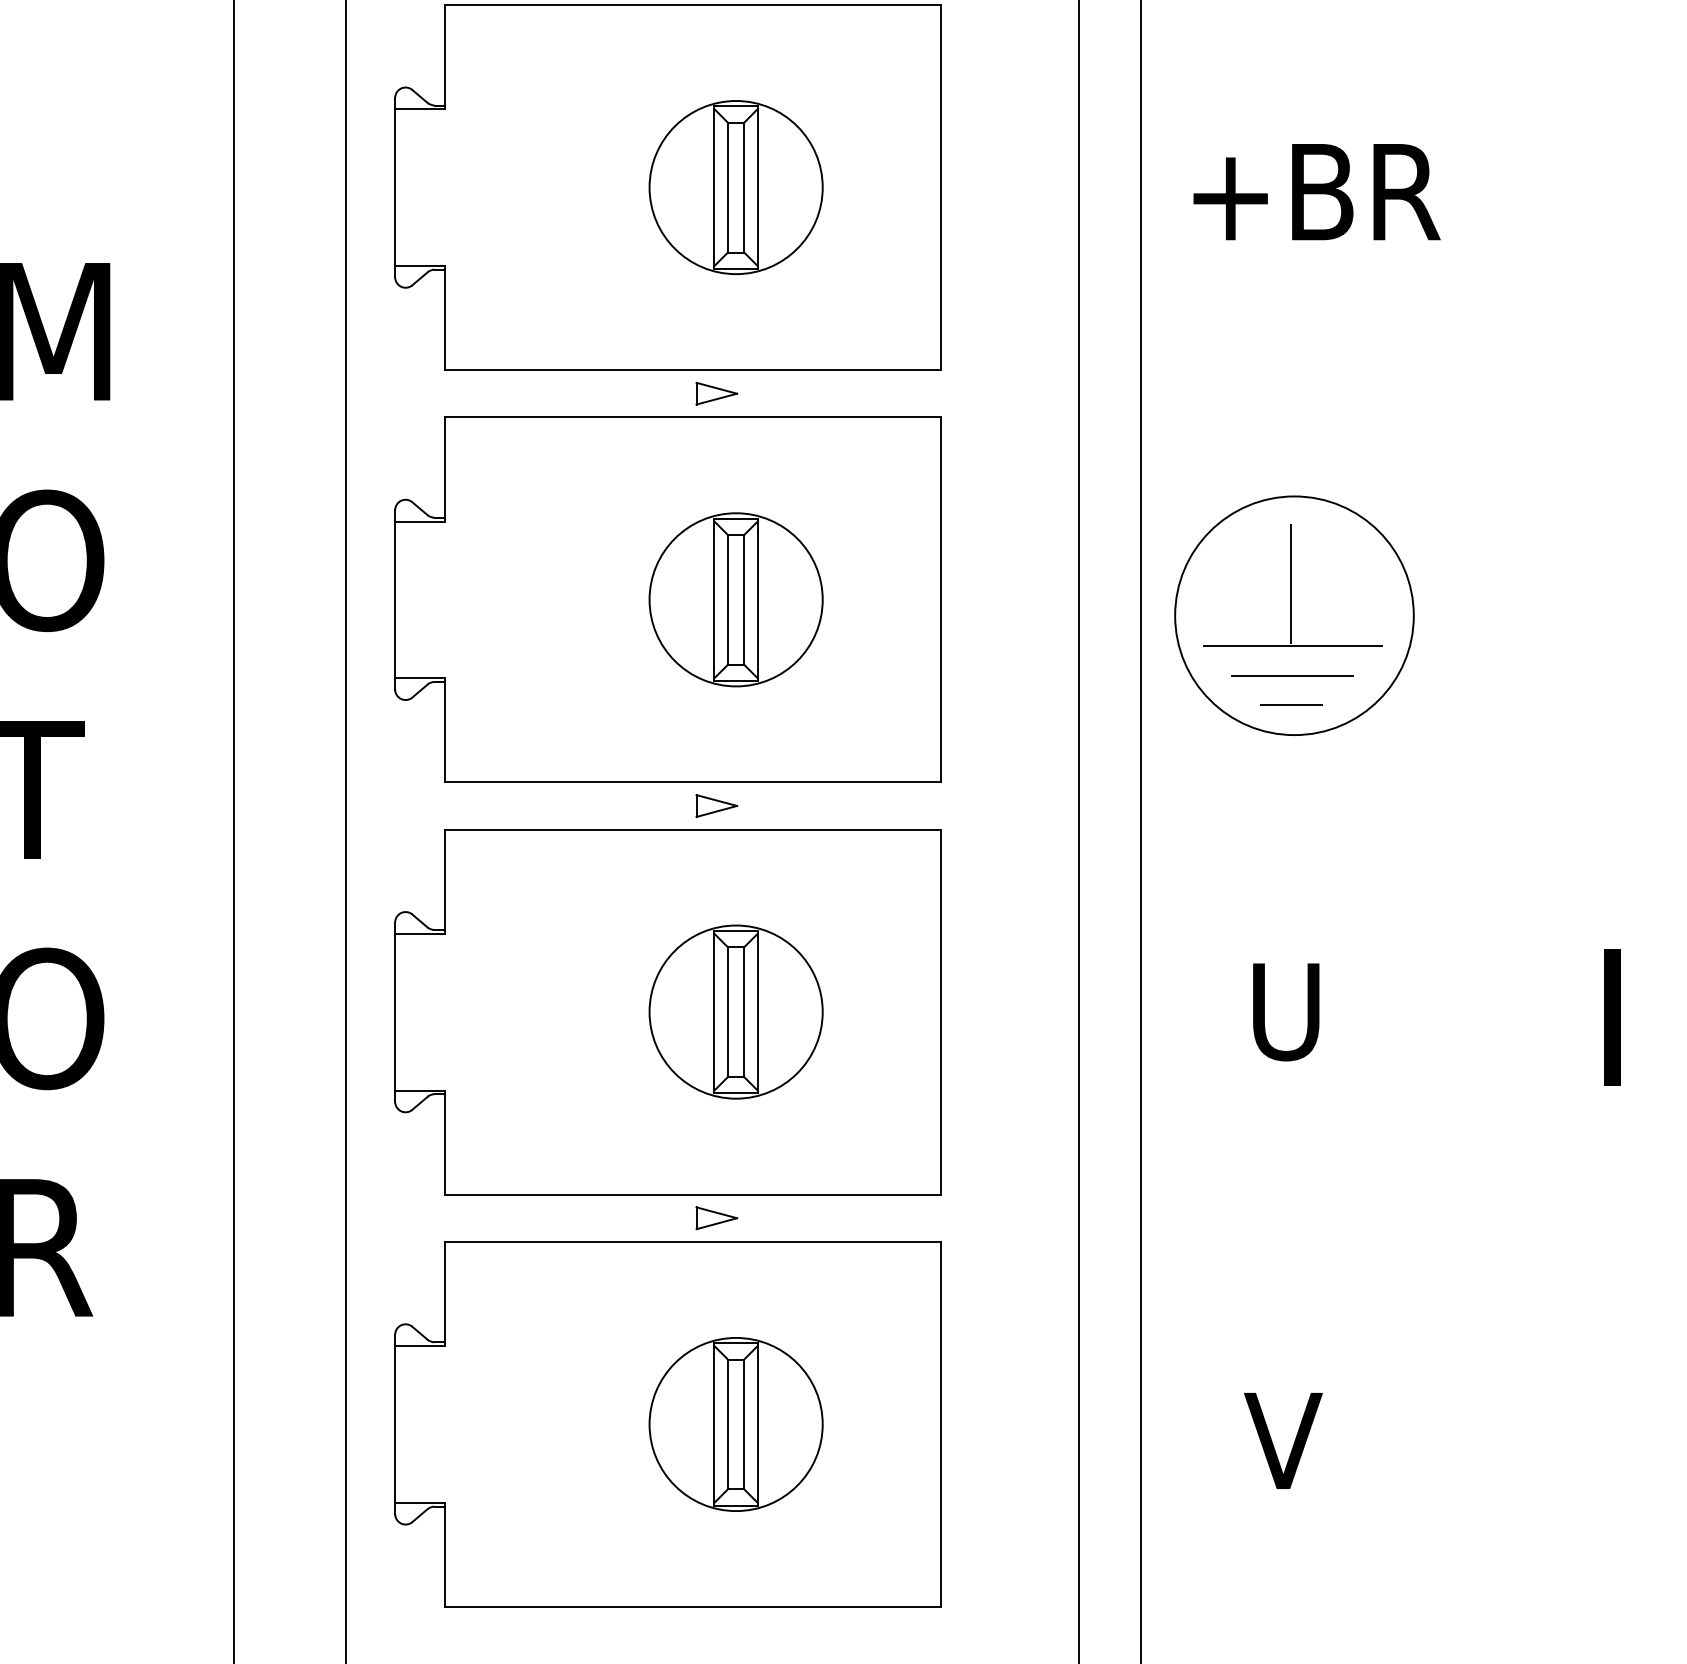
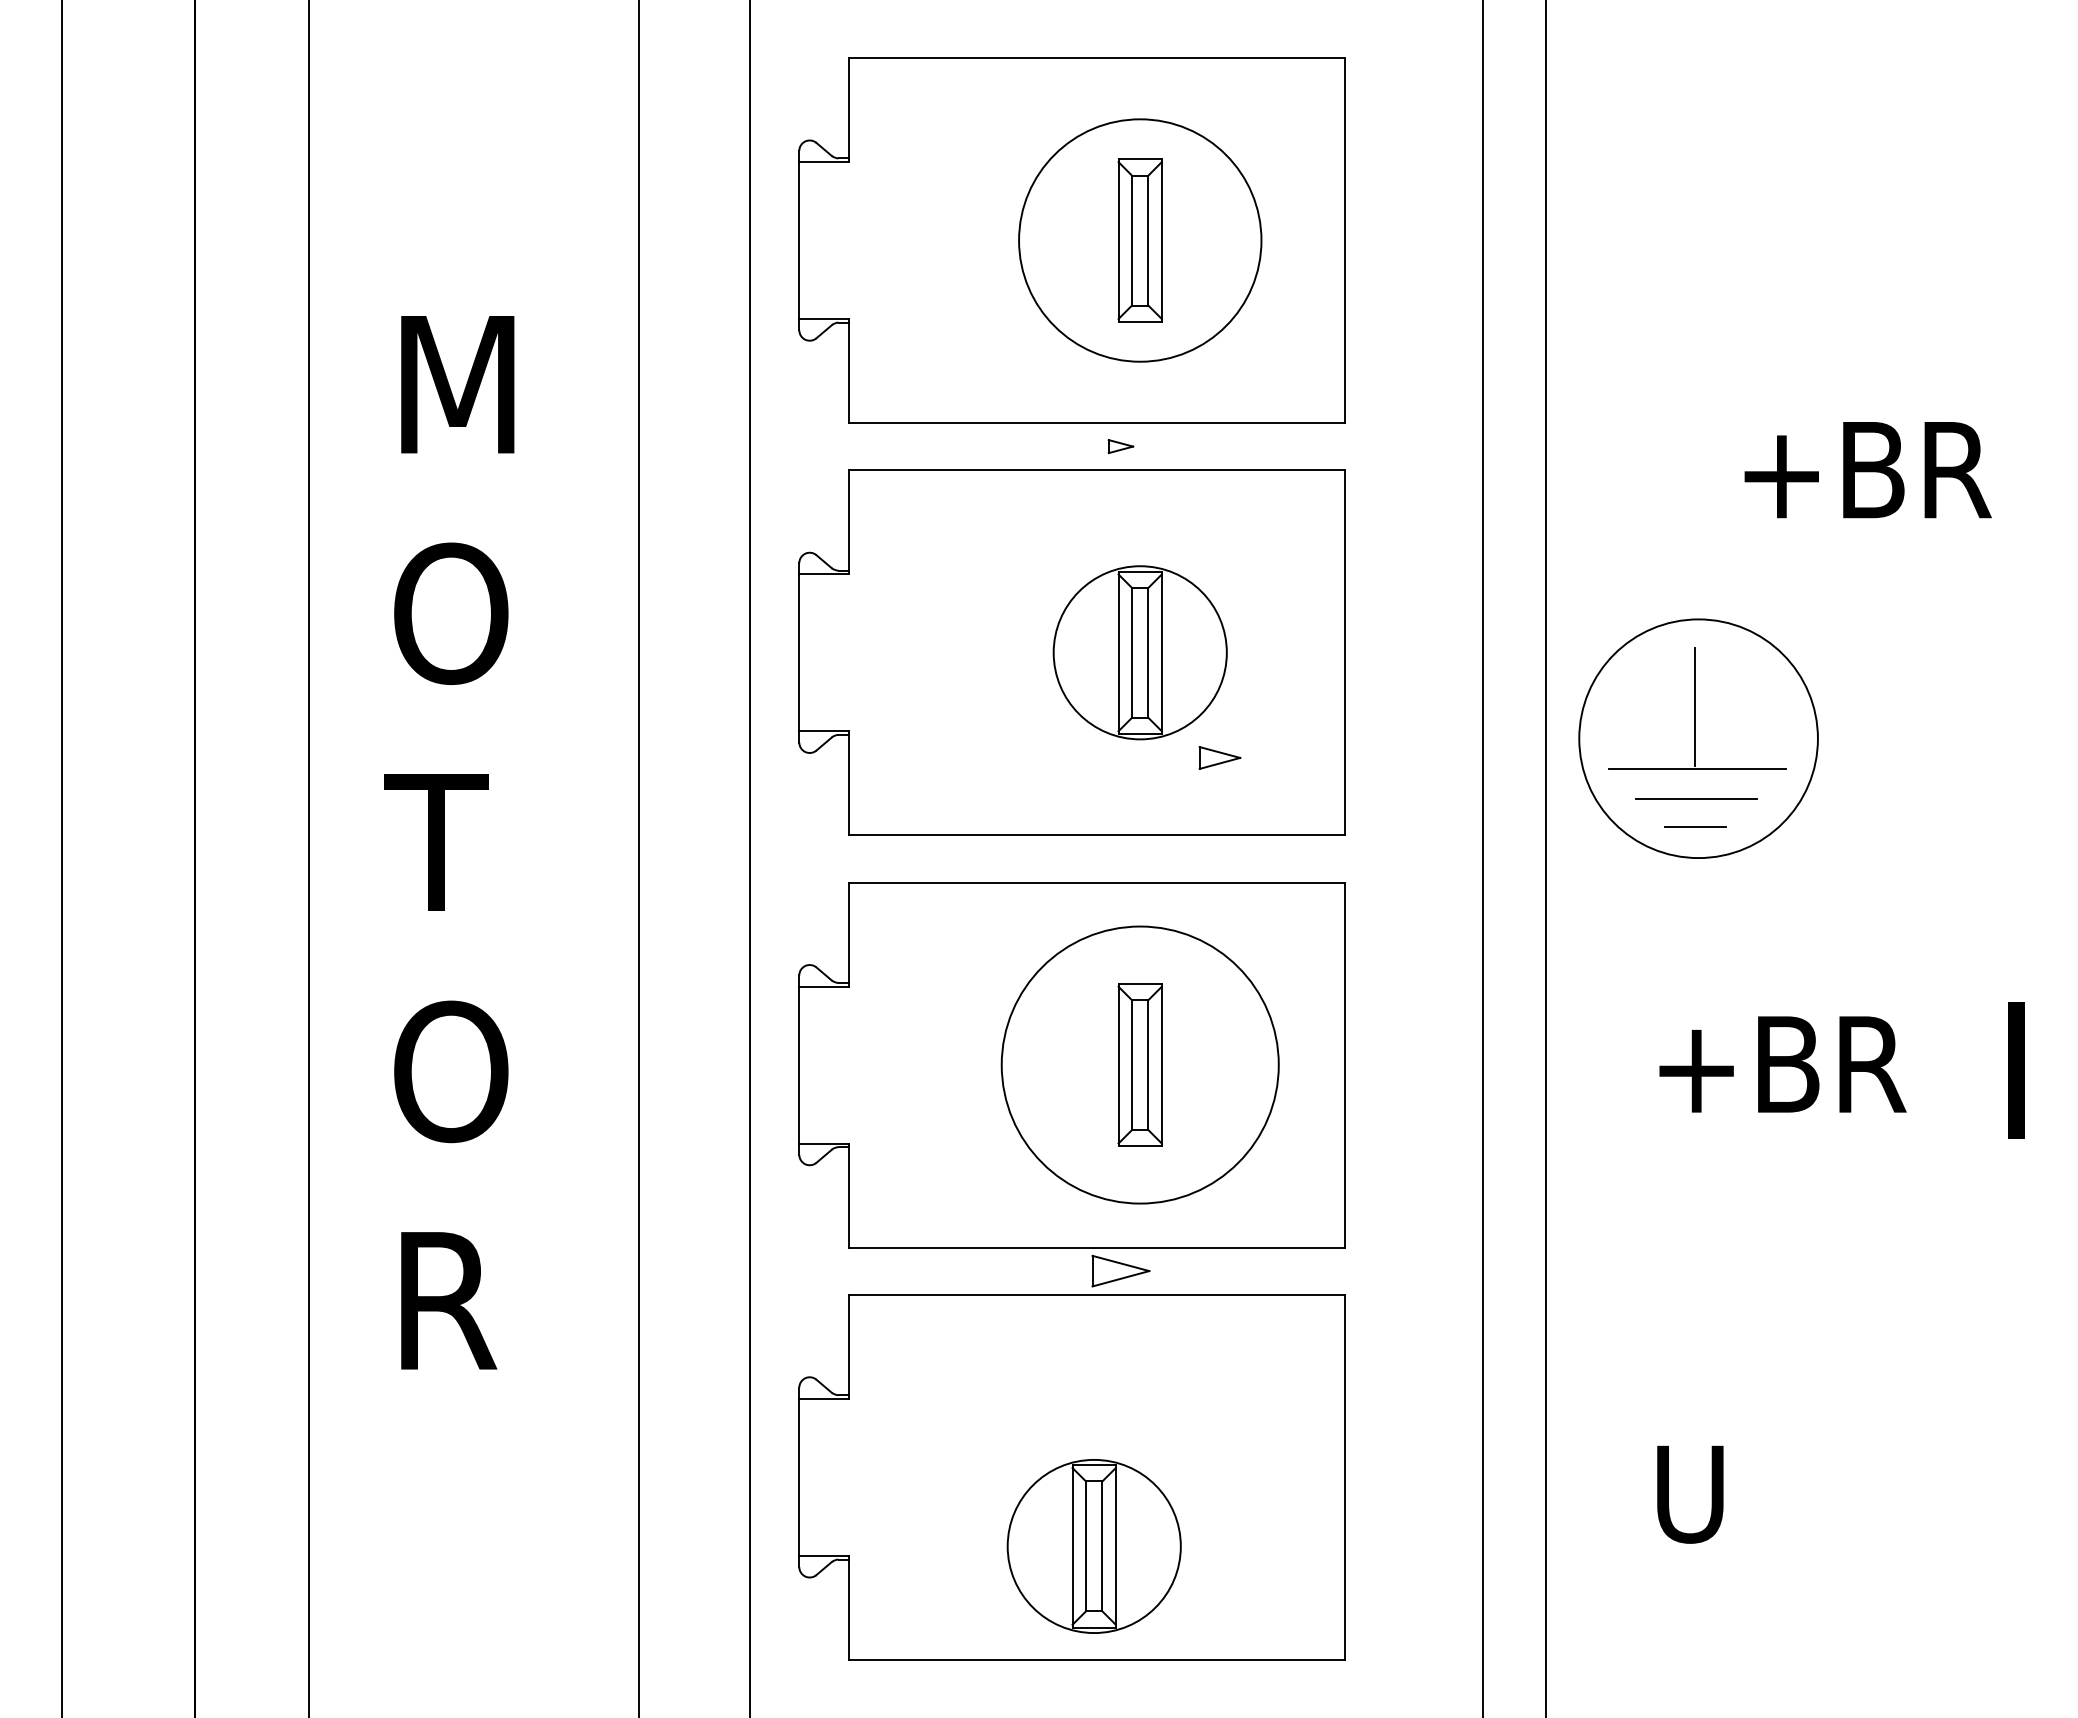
circle: (735, 187) -> (1139, 240), size x1.4
text: (1316, 192) -> (1867, 470), moved
part: (716, 393) -> (1120, 446), size x0.6
part: (1294, 615) -> (1698, 738), moved
part: (716, 805) -> (1219, 757), moved
circle: (735, 1011) -> (1139, 1064), size x1.6
text: (1377, 1012) -> (1781, 1065), U -> +BR
part: (716, 1218) -> (1120, 1271), size x1.4
part: (735, 1424) -> (1093, 1546), moved
text: (1283, 1441) -> (1687, 1494), V -> U

